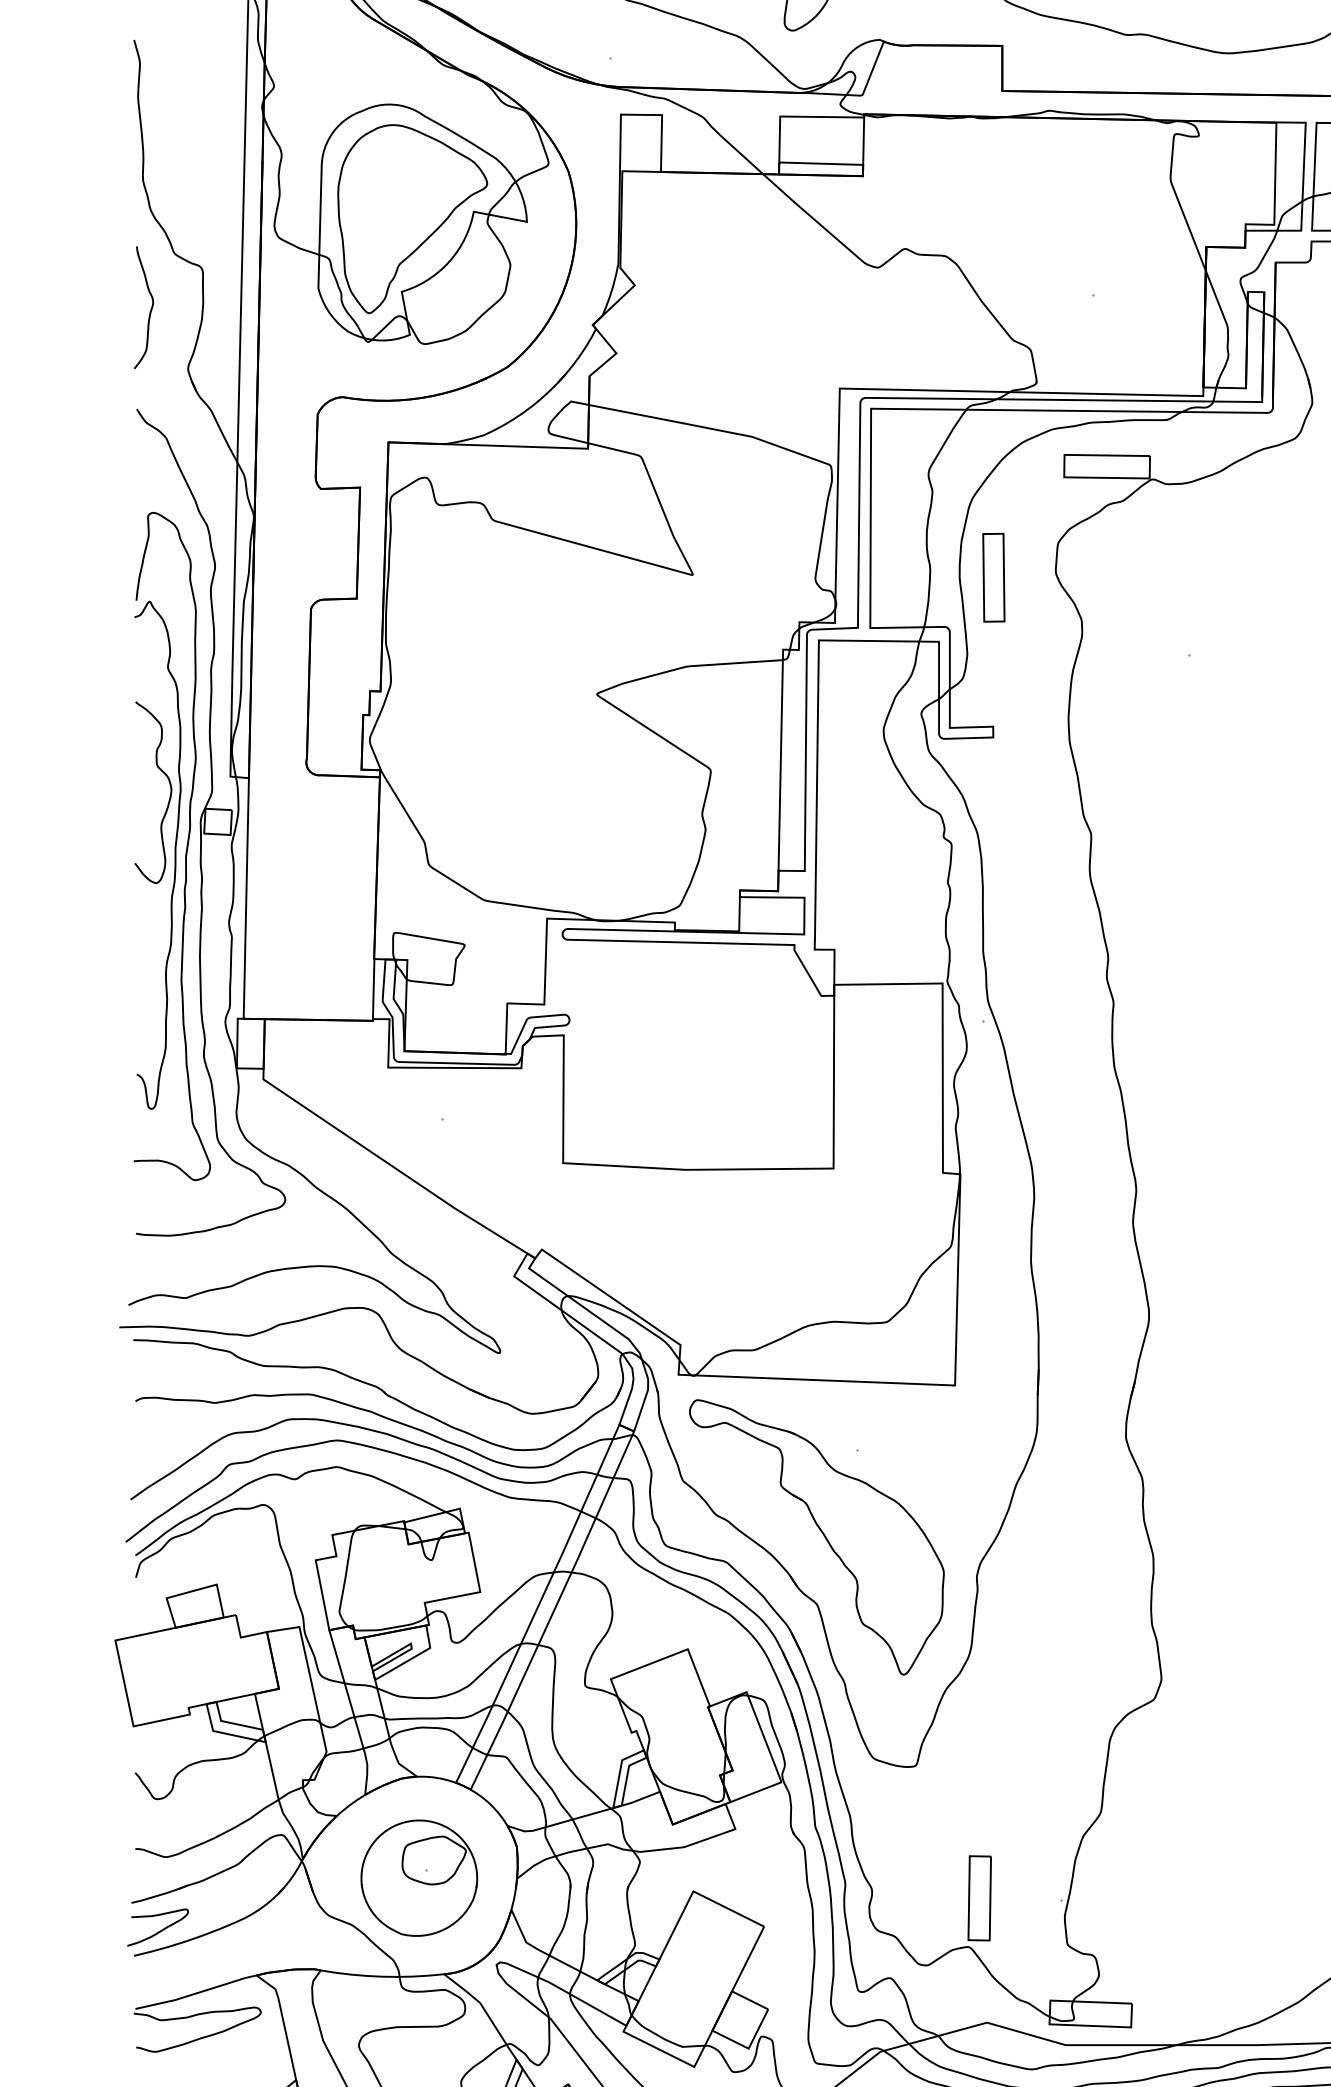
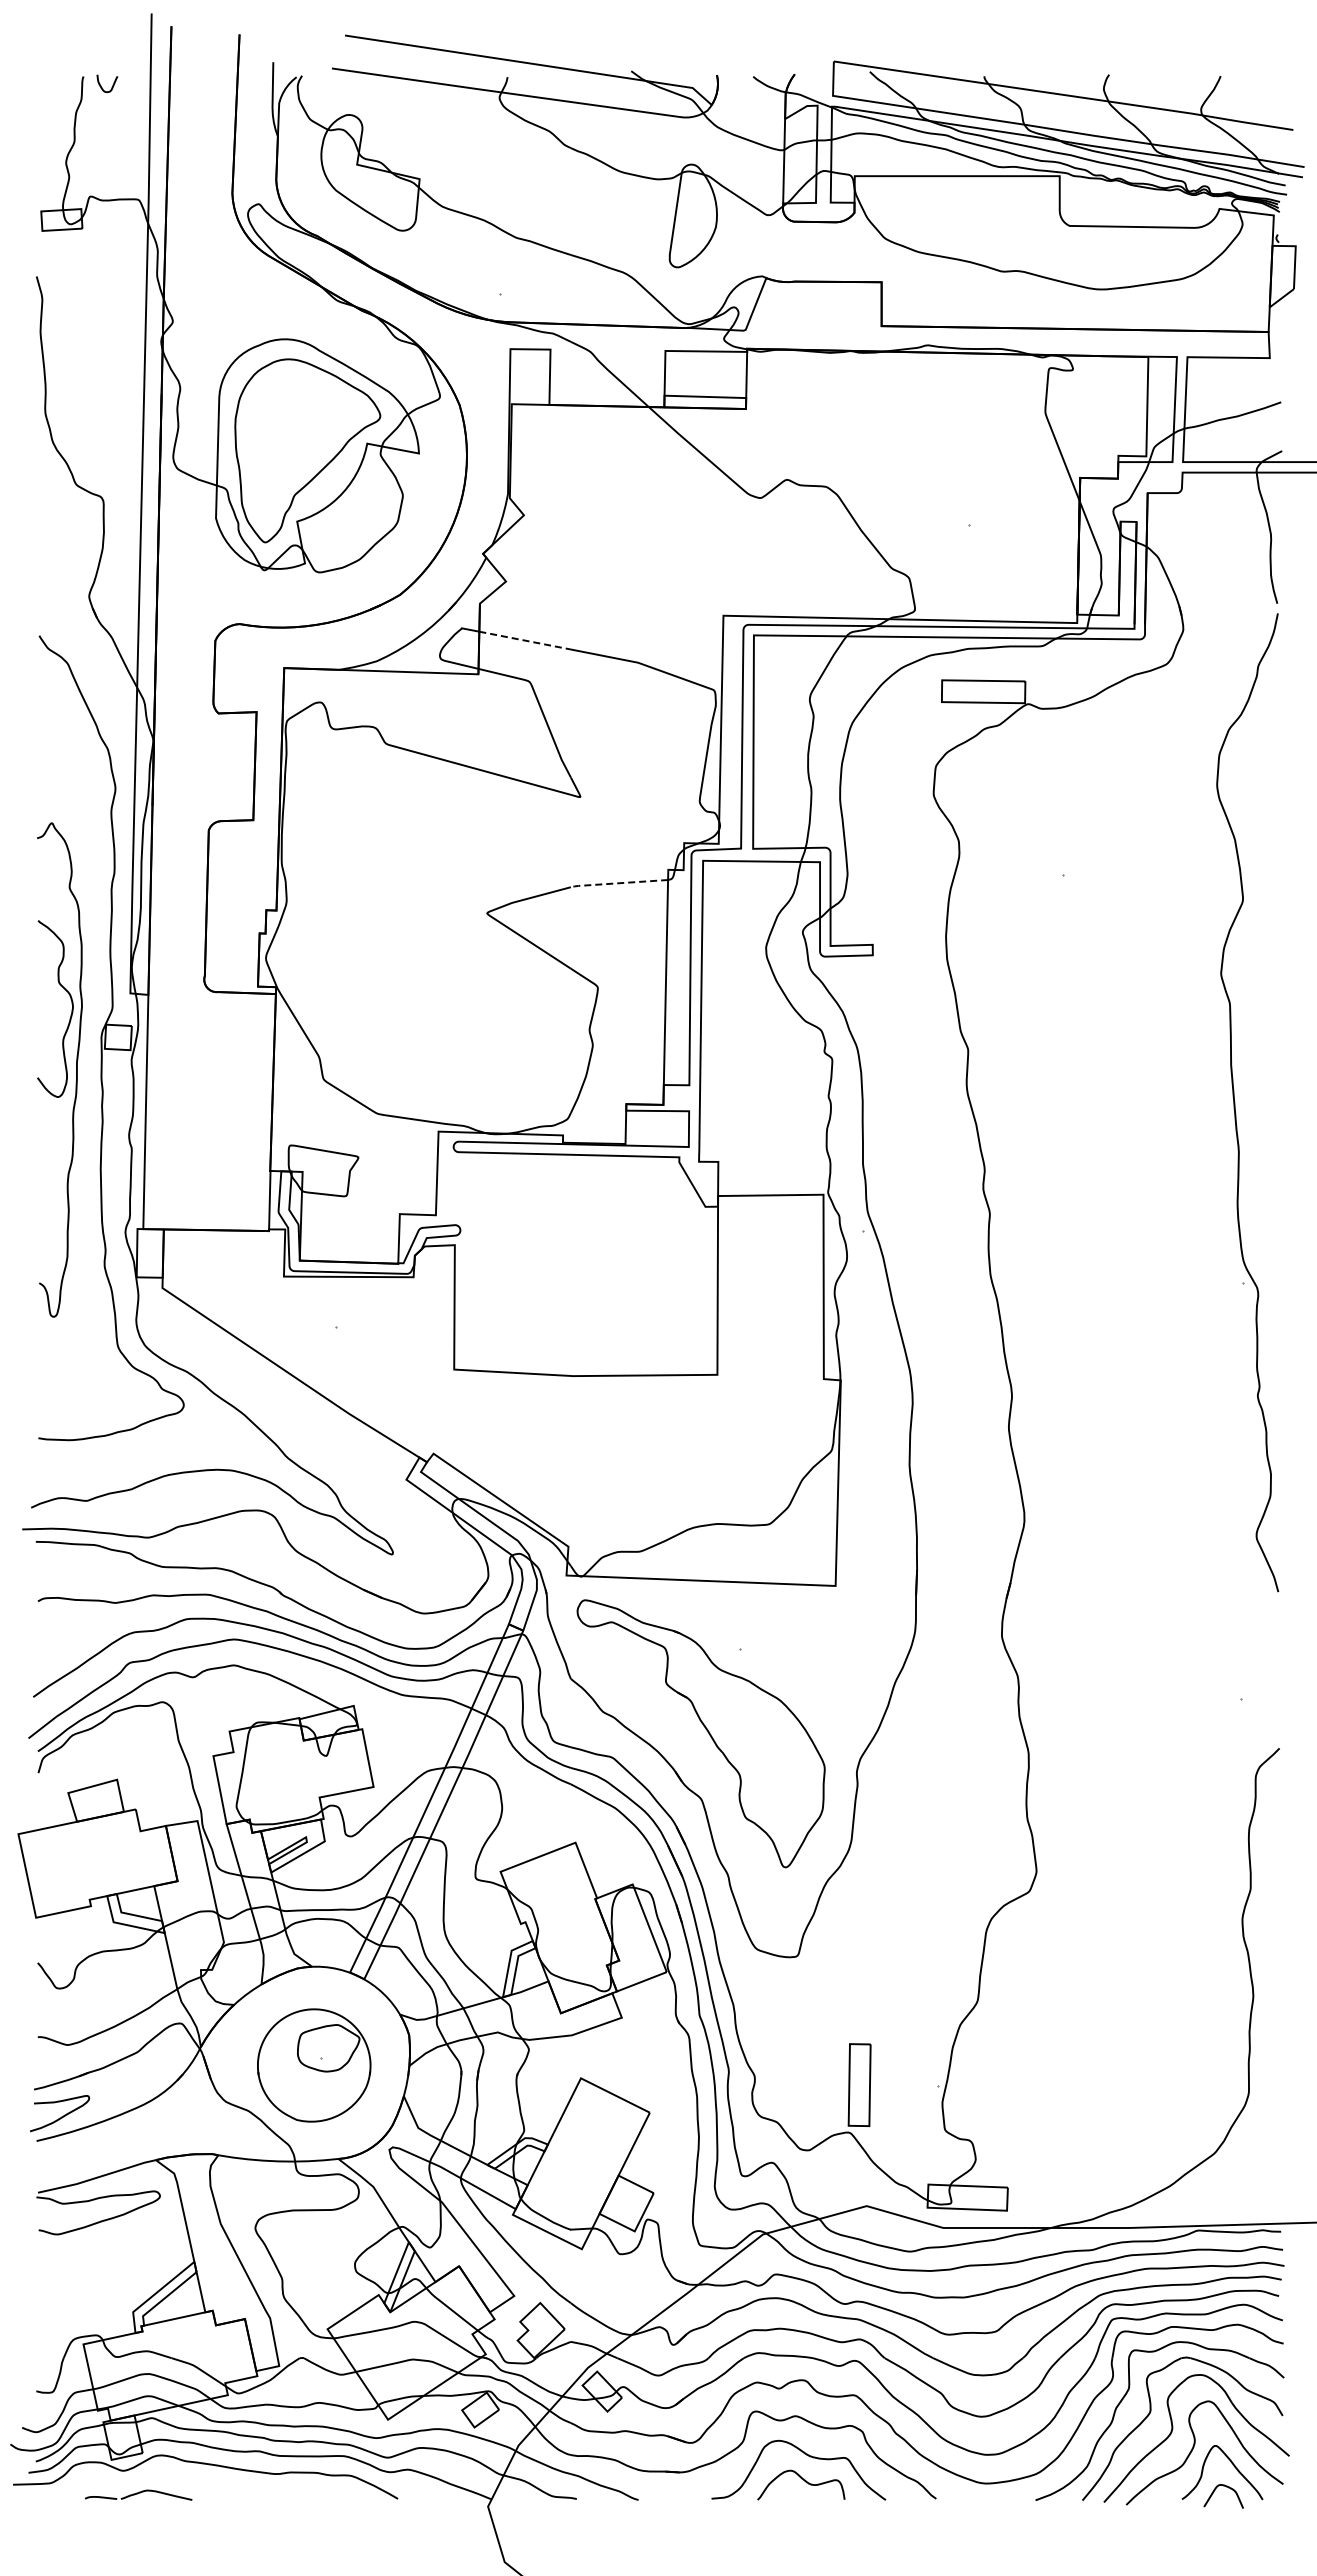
curve: (150, 309) -> (52, 538), removed
line: (636, 414) -> (525, 640), solid -> dashed
part: (993, 577) -> (873, 799), removed
line: (731, 663) -> (618, 883), solid -> dashed
curve: (186, 846) -> (87, 1061), removed

